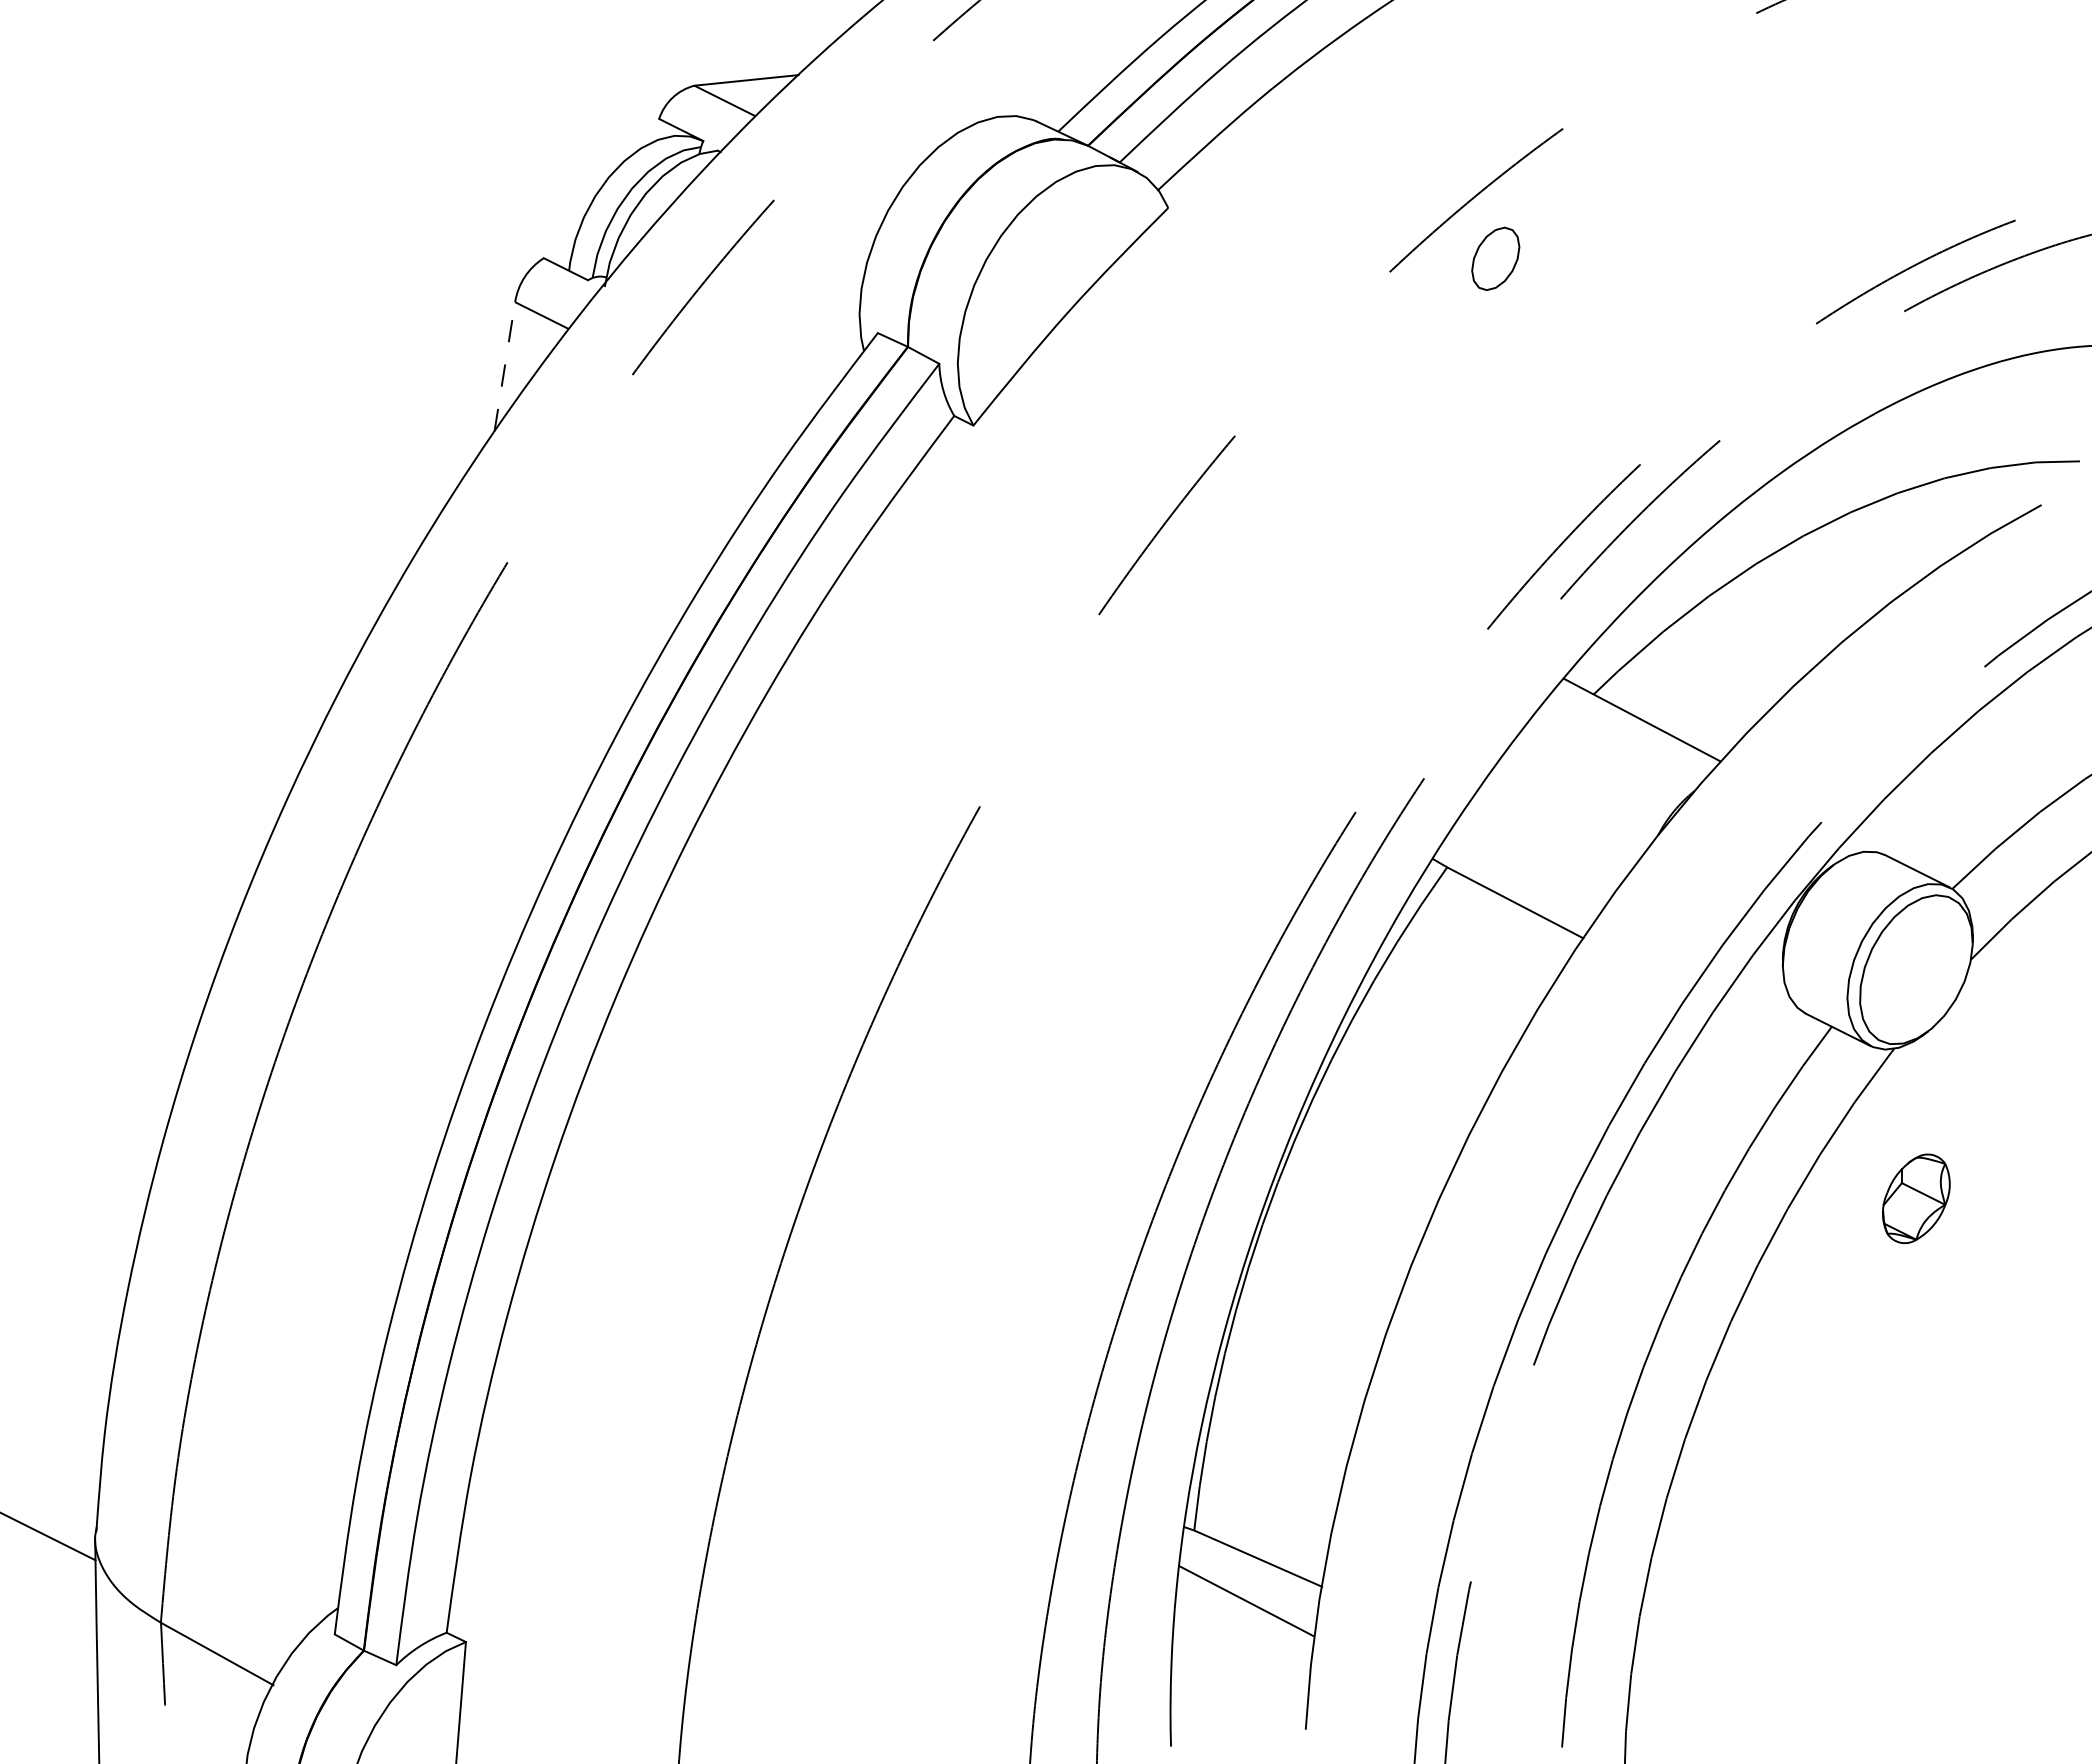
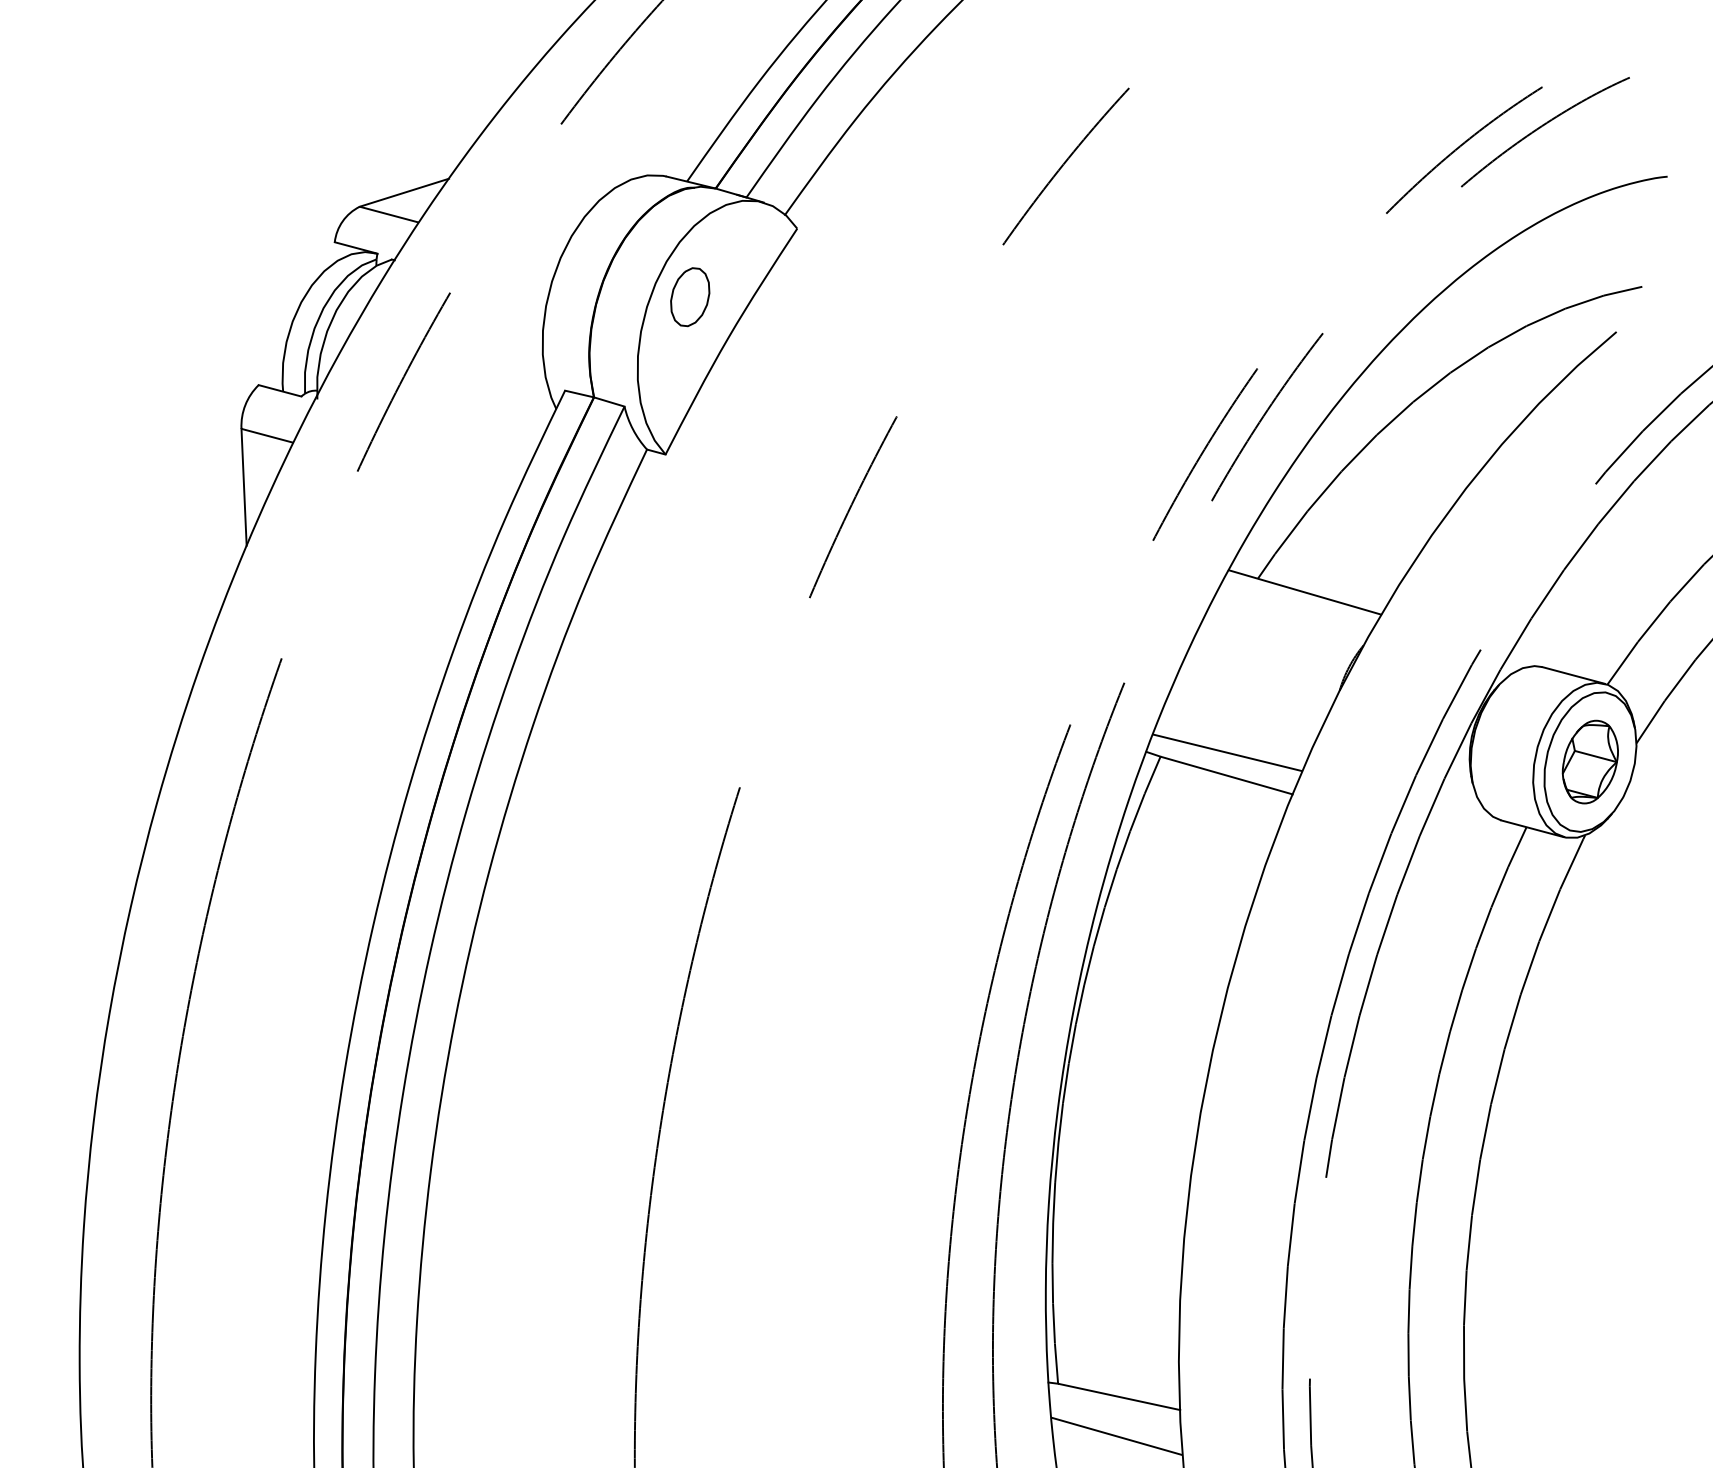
part: (1495, 258) -> (689, 296), moved
line: (504, 366) -> (243, 487), dashed -> solid
line: (1520, 877) -> (1226, 752), added
part: (1916, 1198) -> (1590, 761), moved

